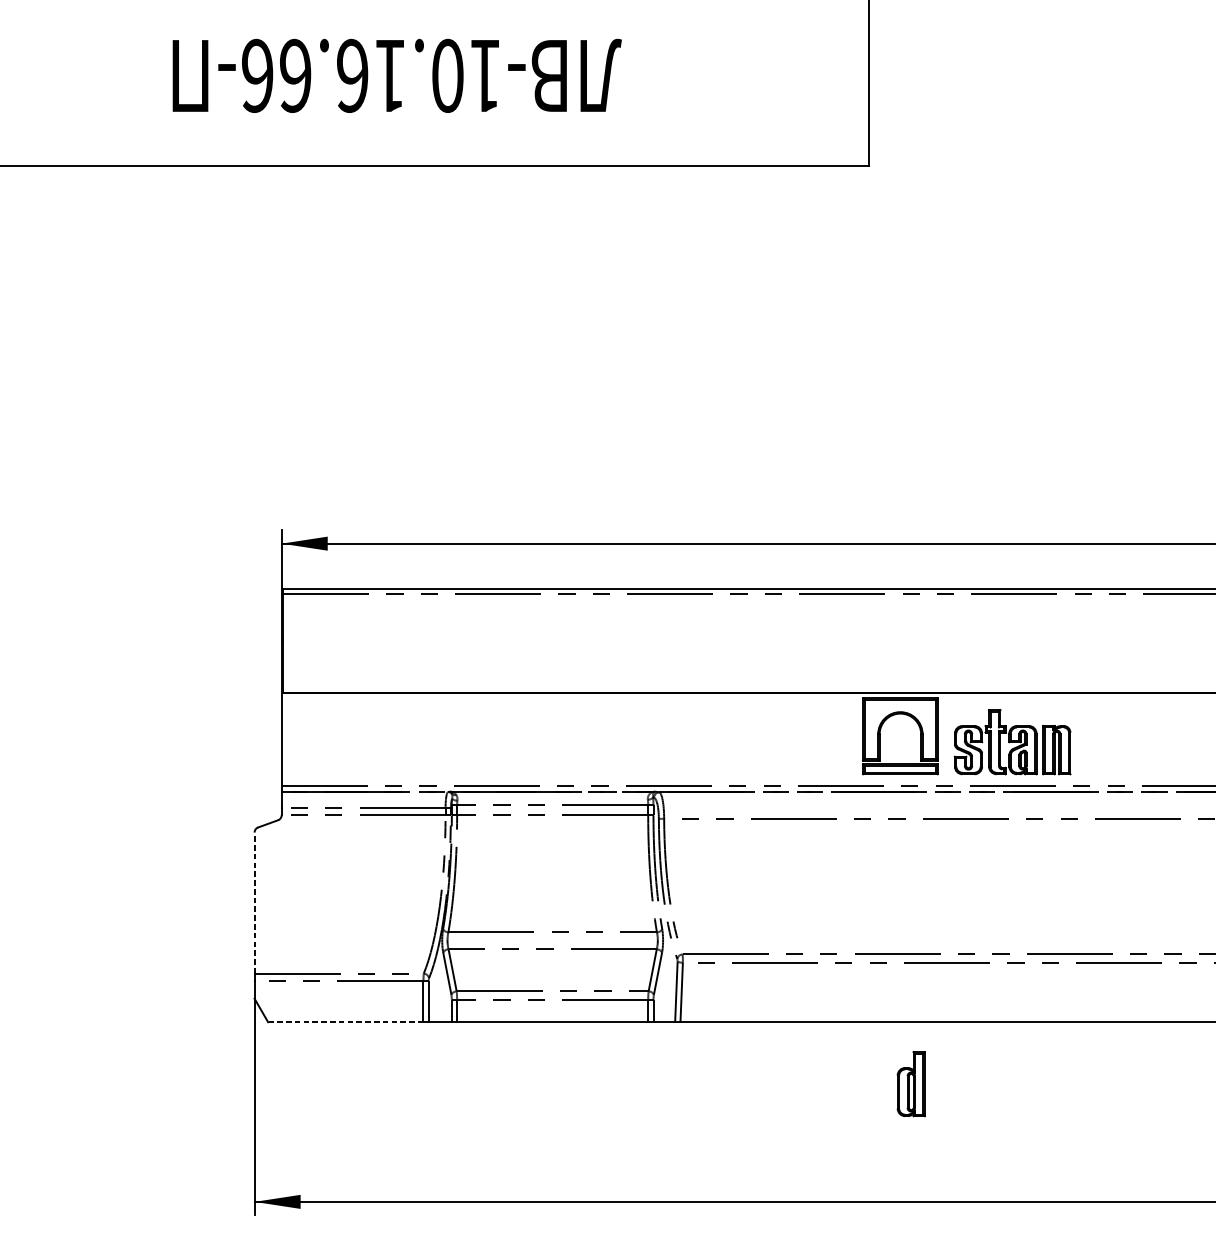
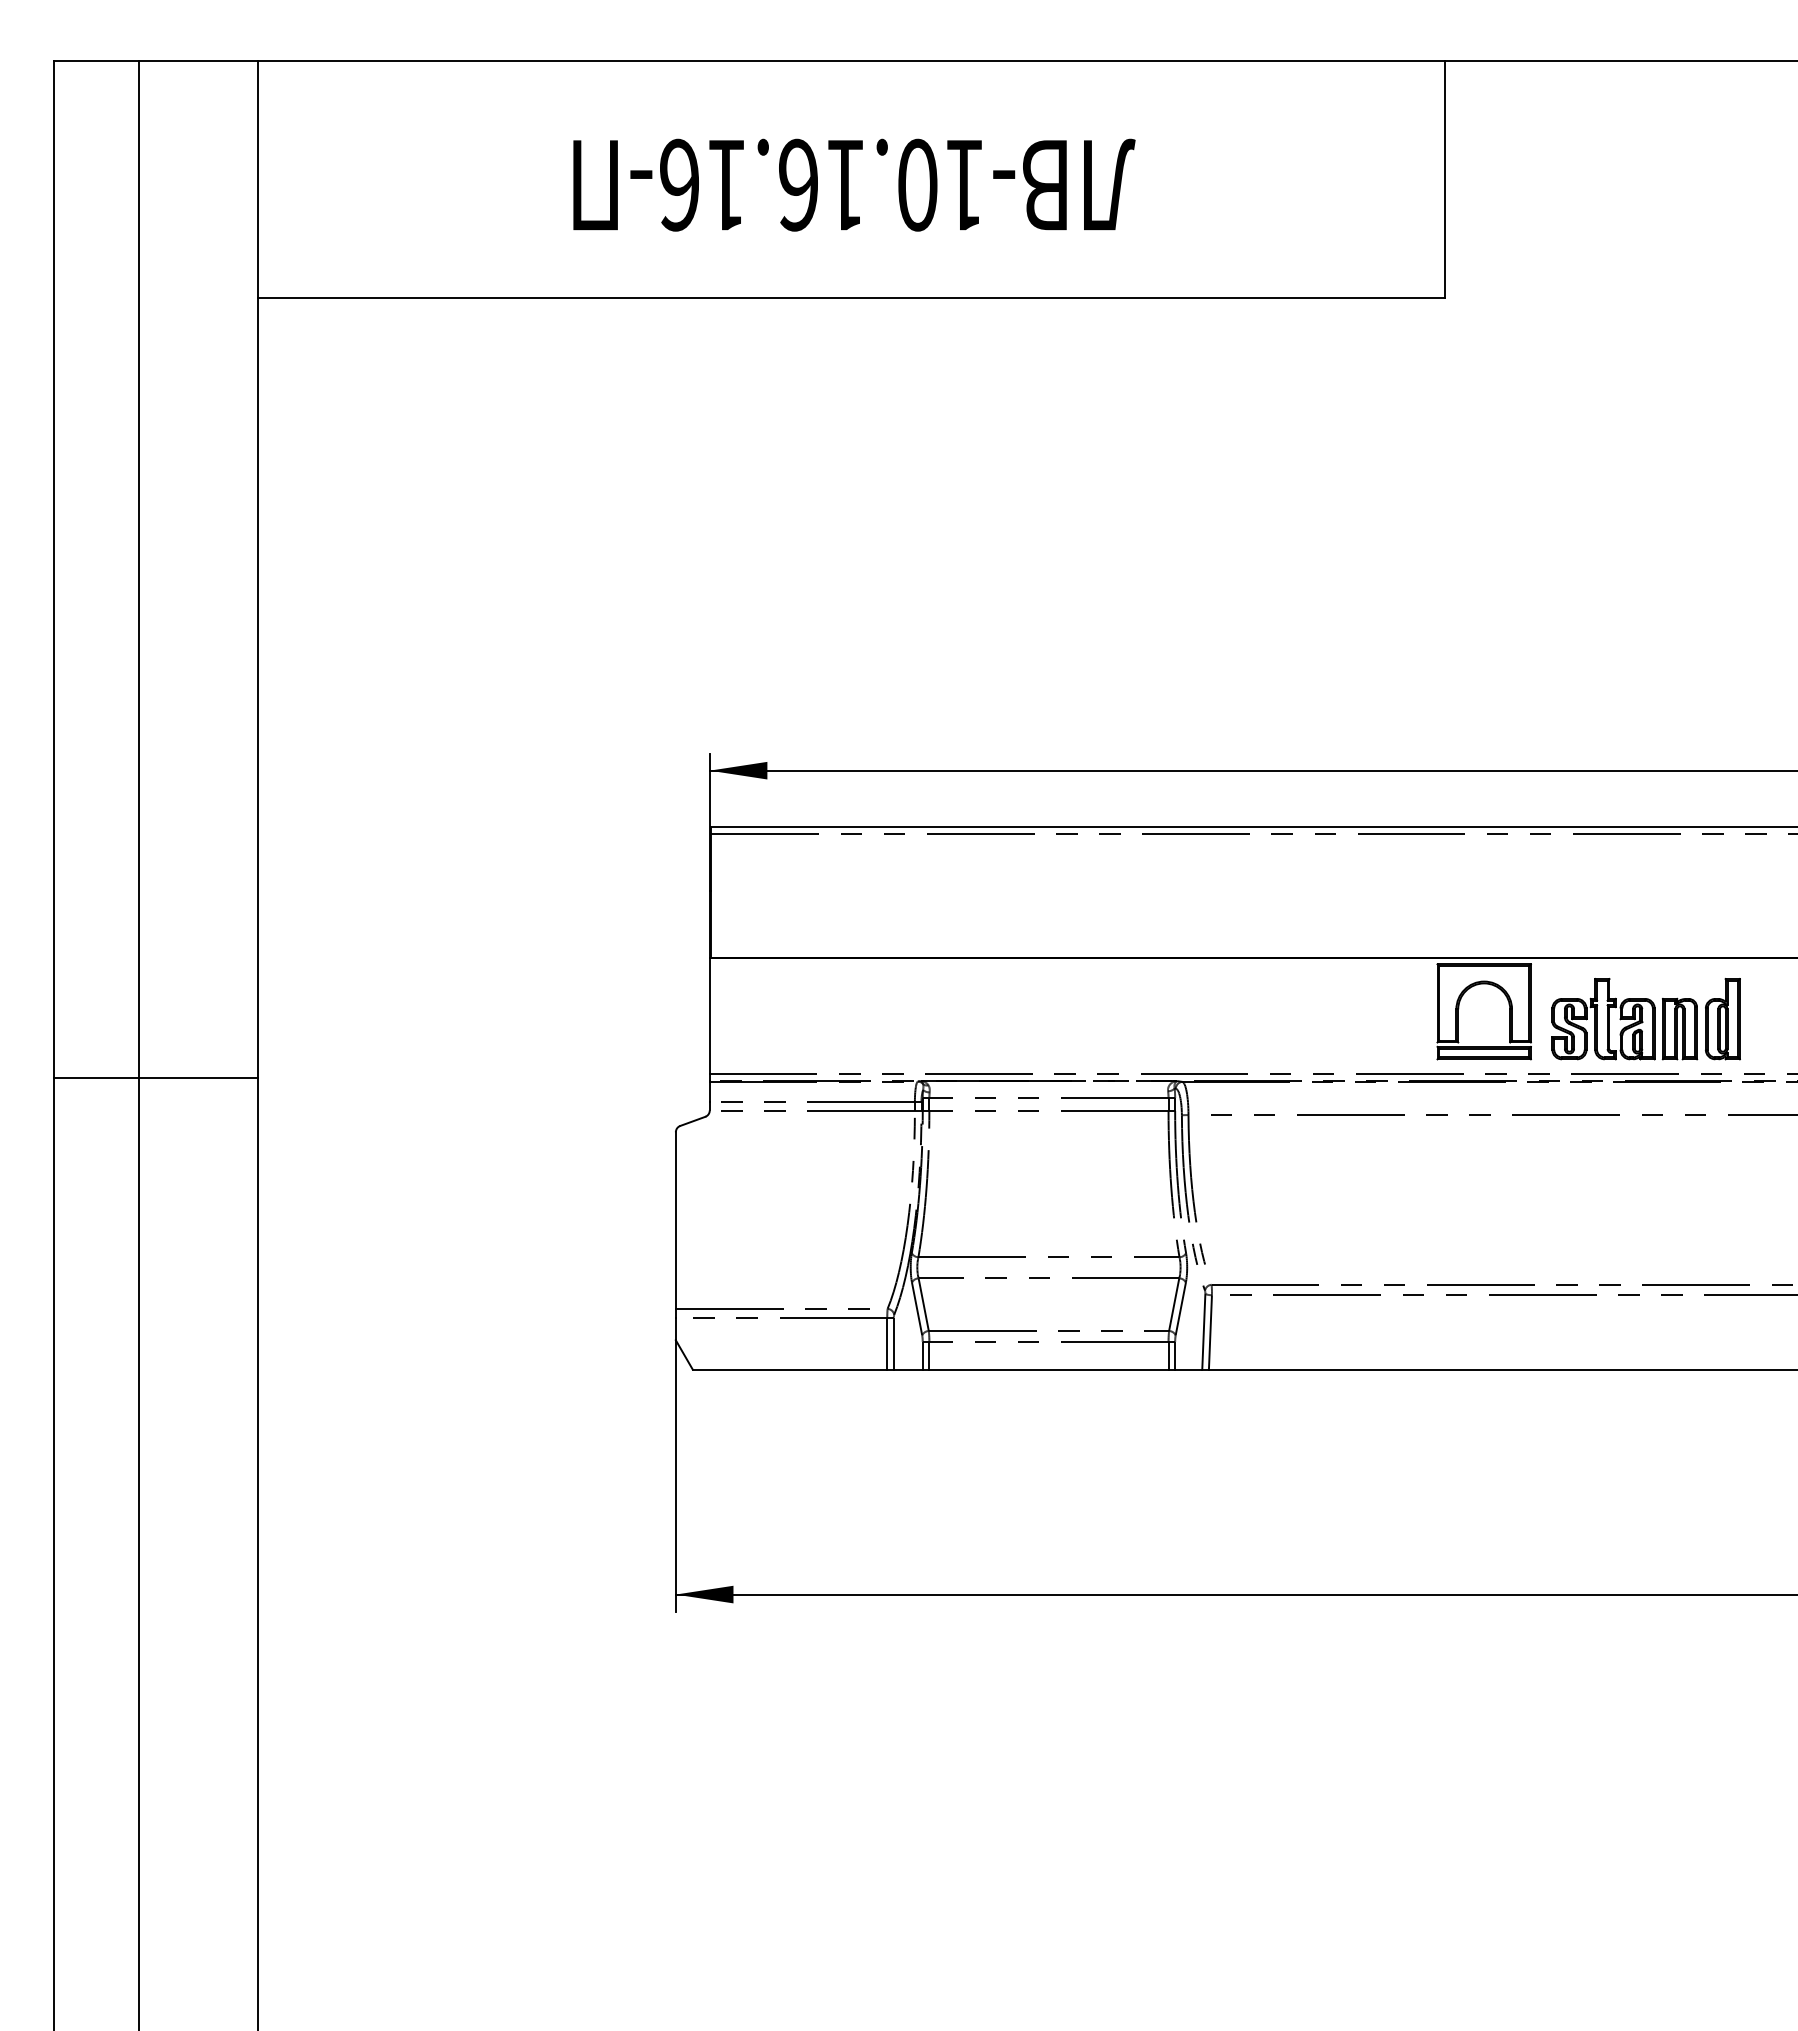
text: (295, 75) -> (726, 184), -10.16.66- -> -10.16.16-
line: (254, 903) -> (675, 1220), dashed -> solid
line: (345, 1022) -> (789, 1369), dashed -> solid
part: (911, 1084) -> (1722, 1019), moved

